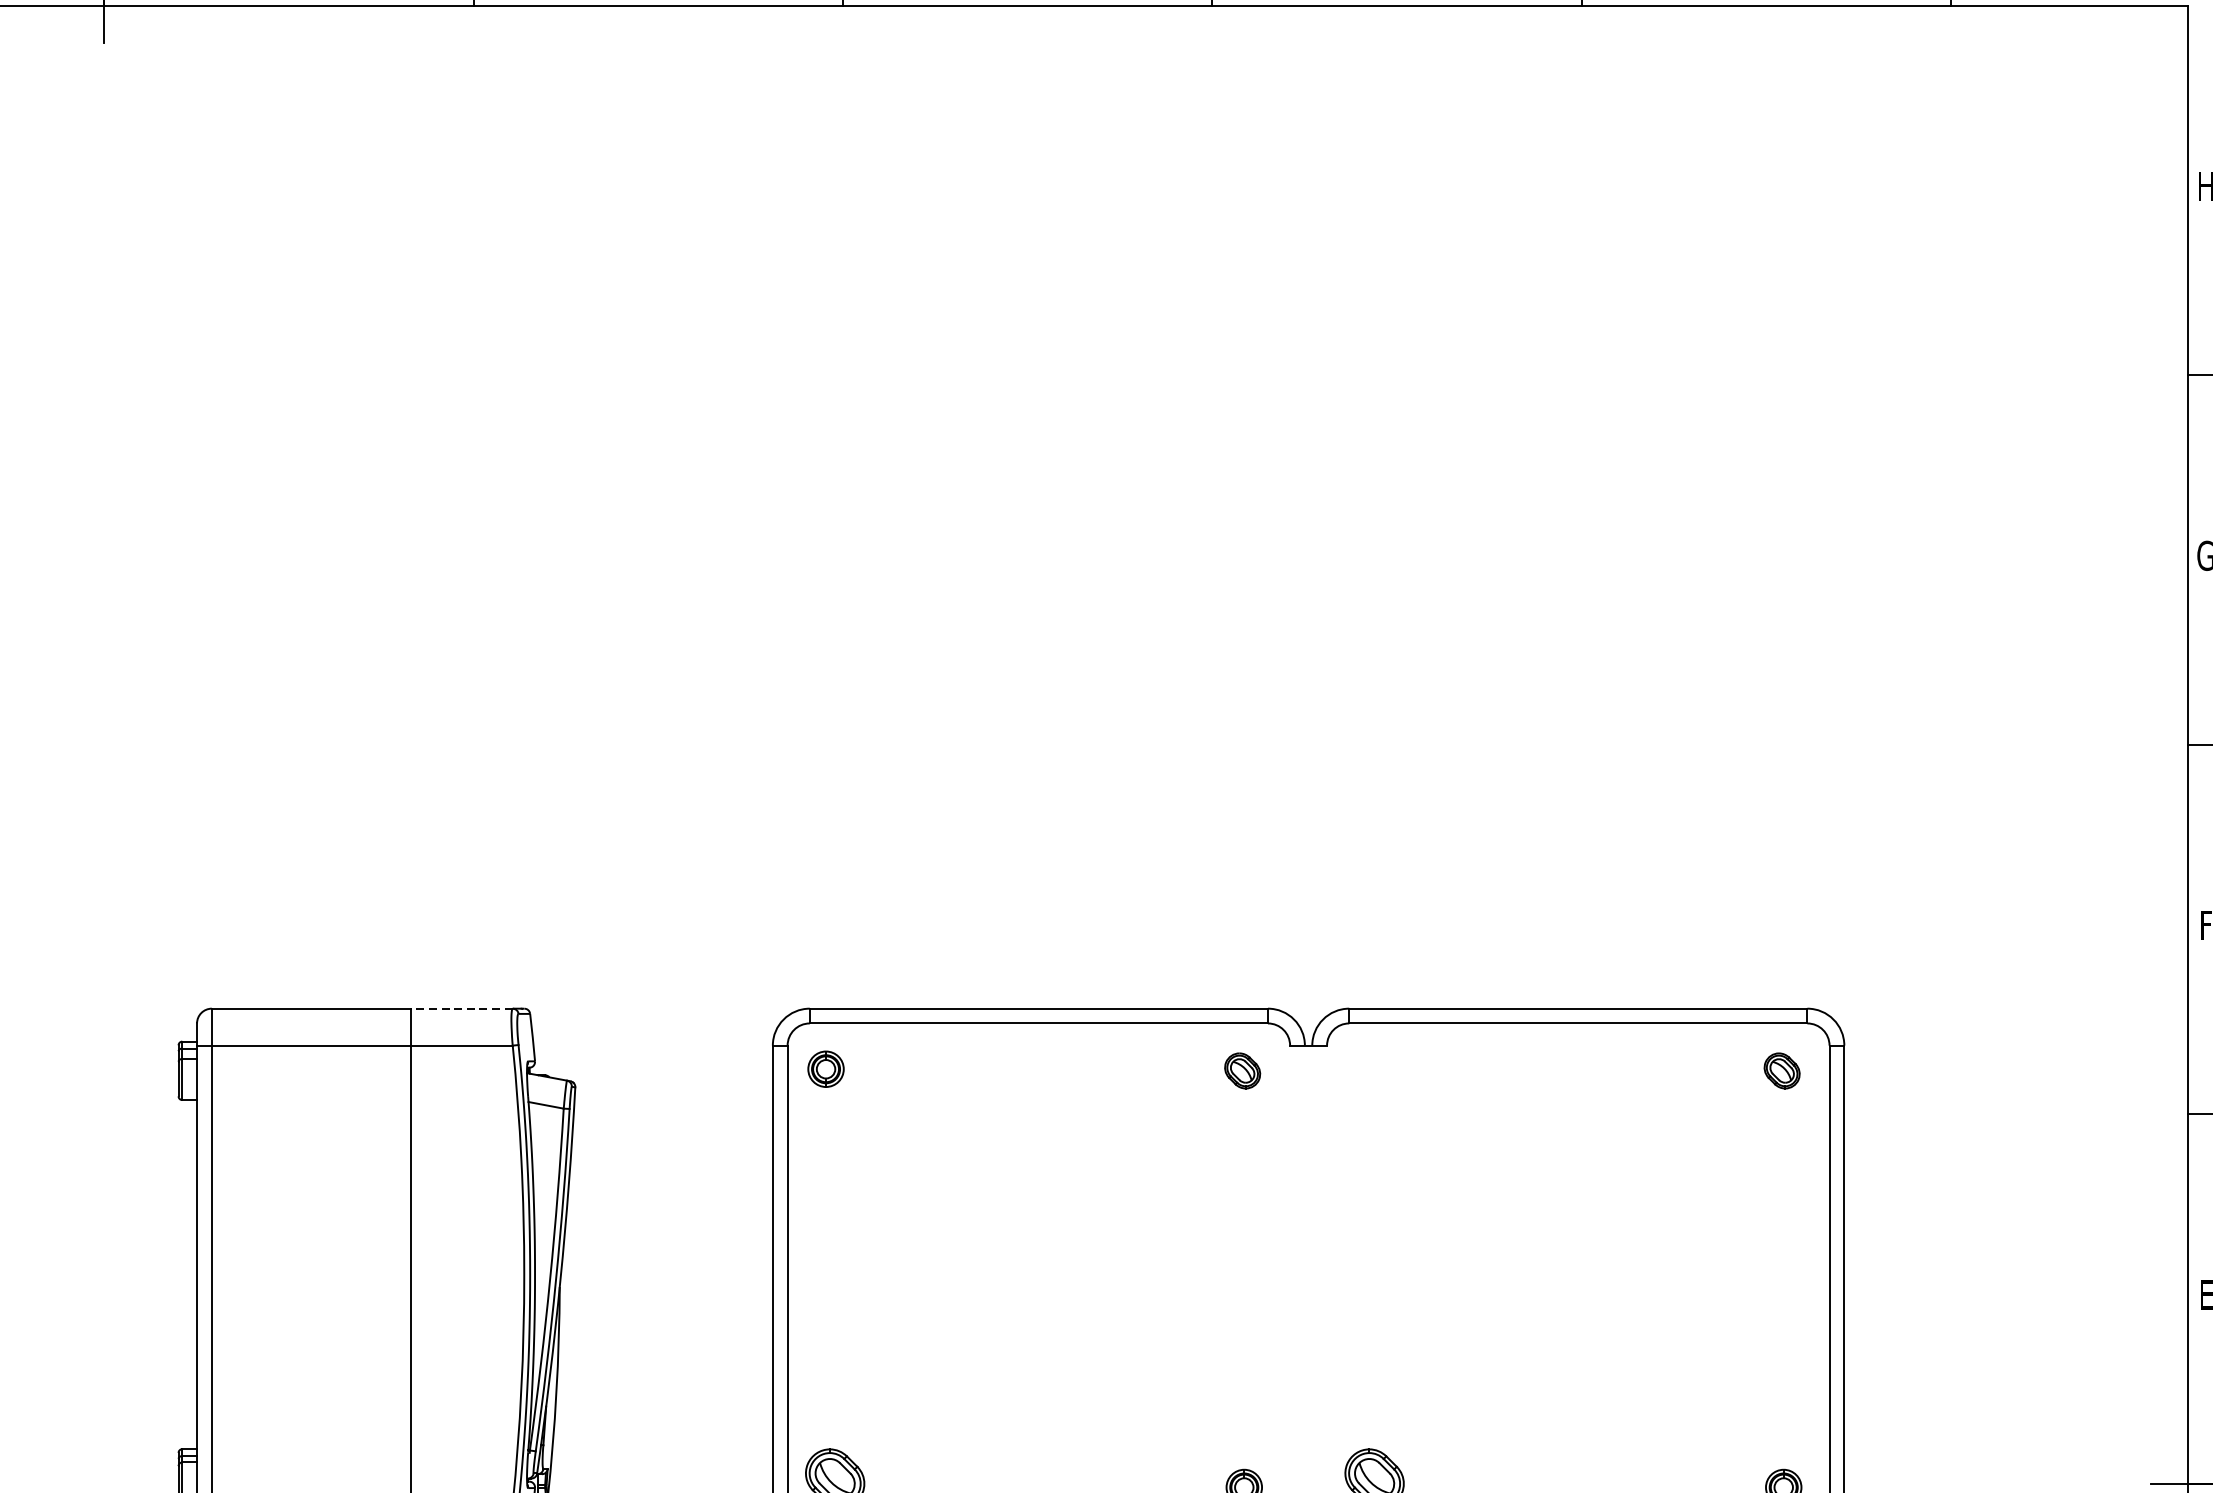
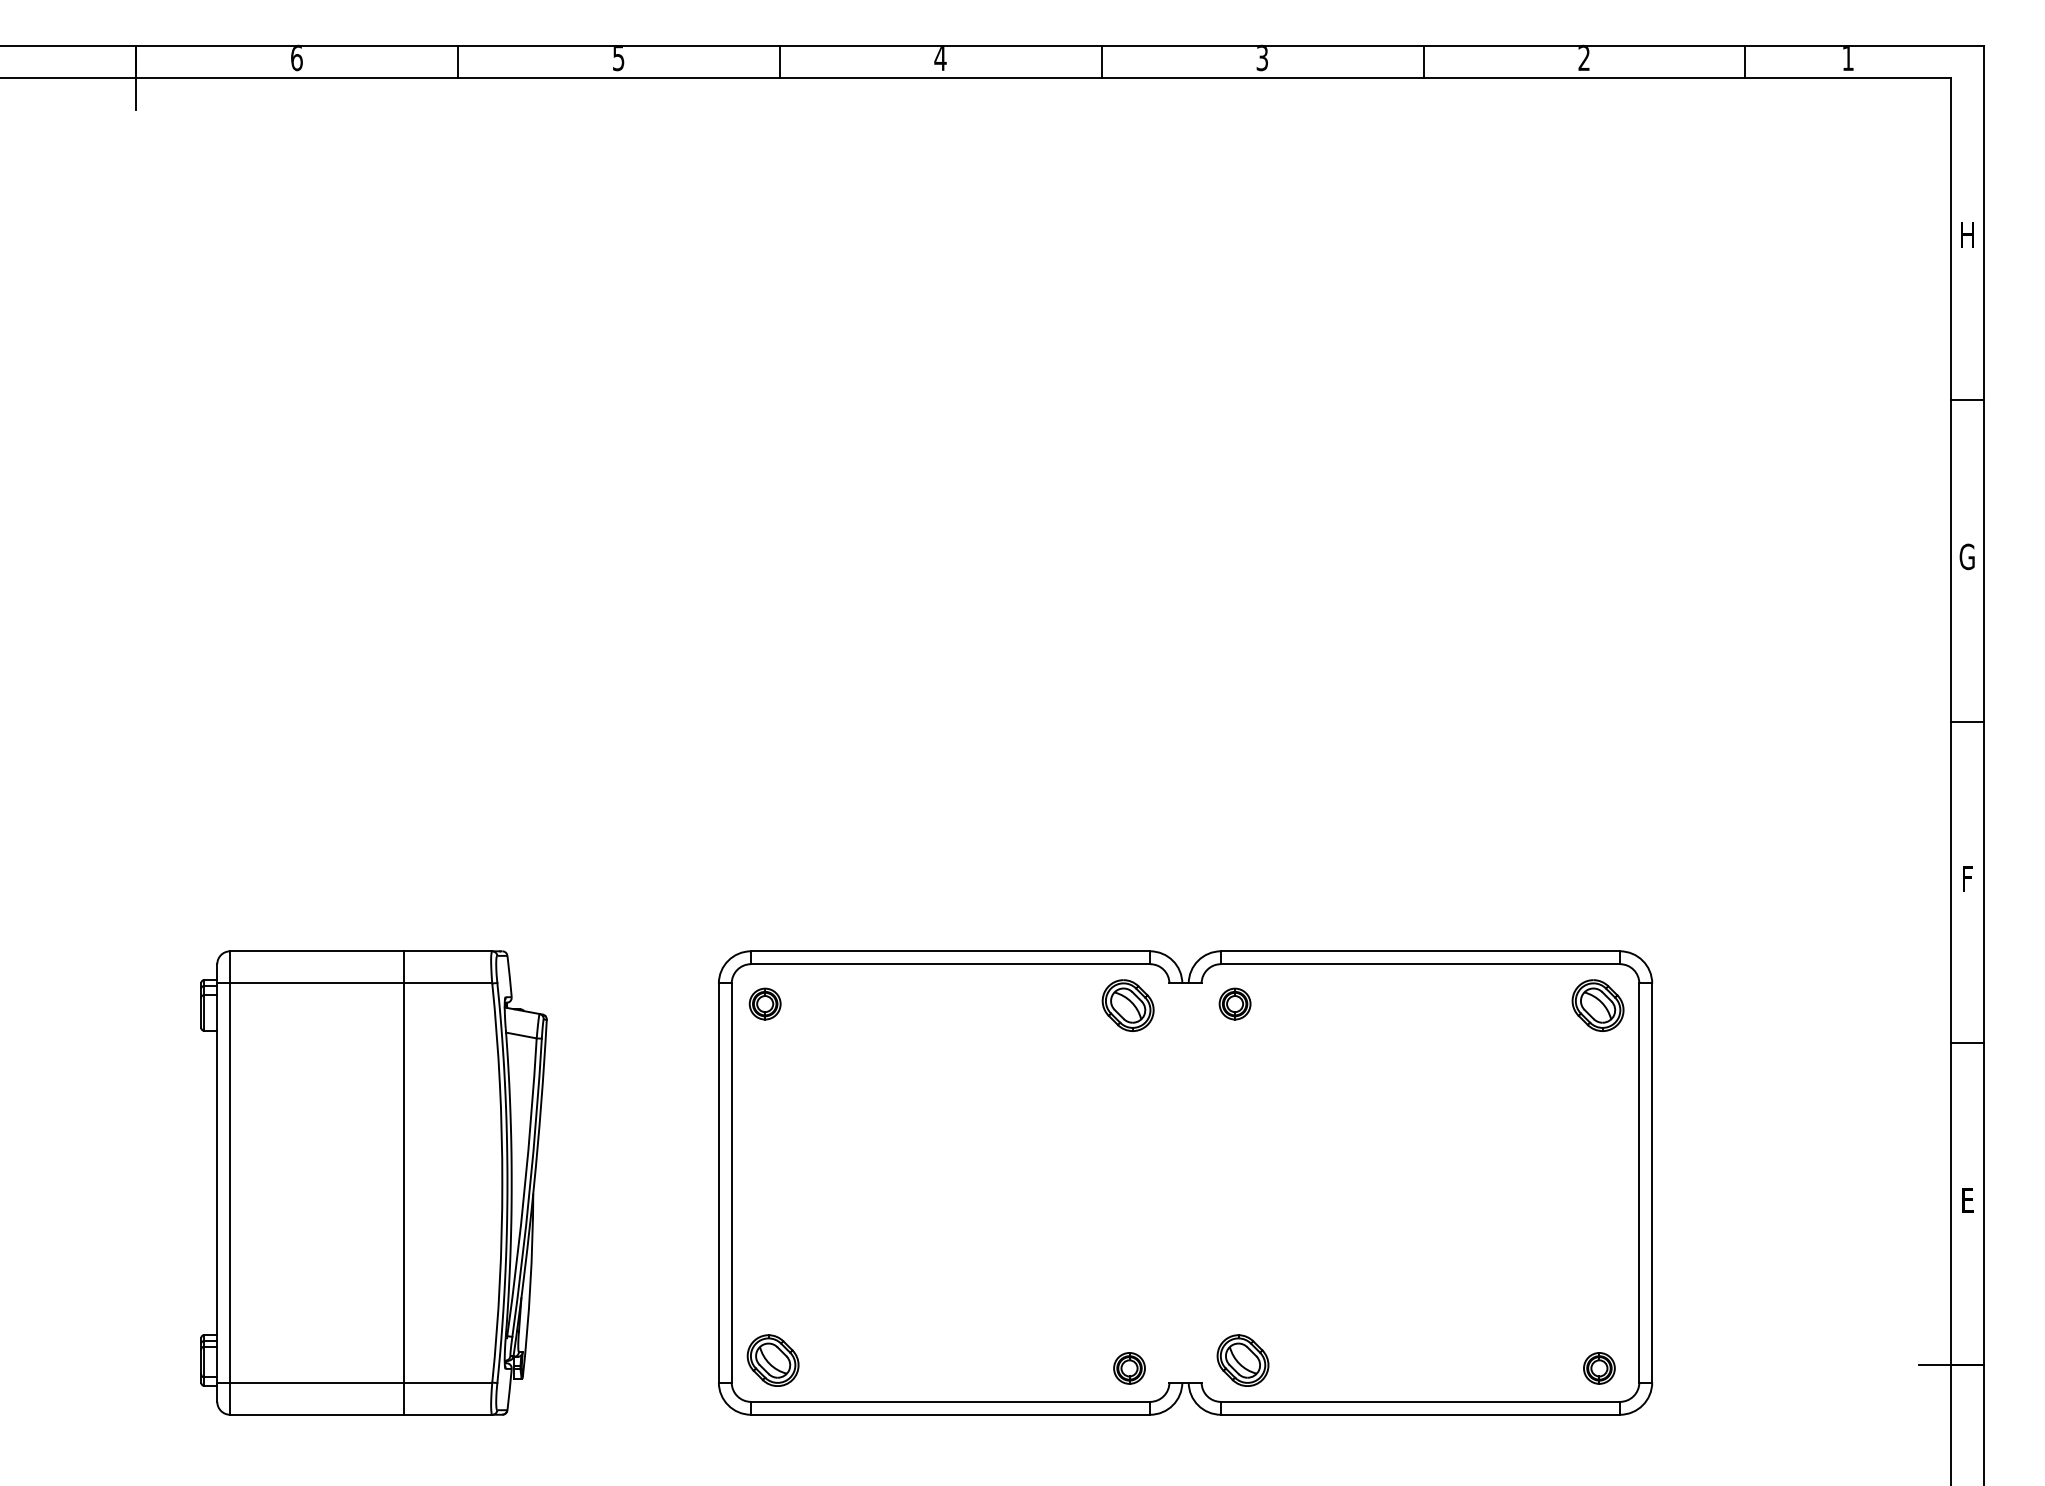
line: (461, 1008) -> (447, 951), dashed -> solid
part: (1364, 1068) -> (1234, 1003), added
part: (1241, 1070) -> (1127, 1005), size x1.67
part: (1781, 1070) -> (1597, 1005), size x1.67

